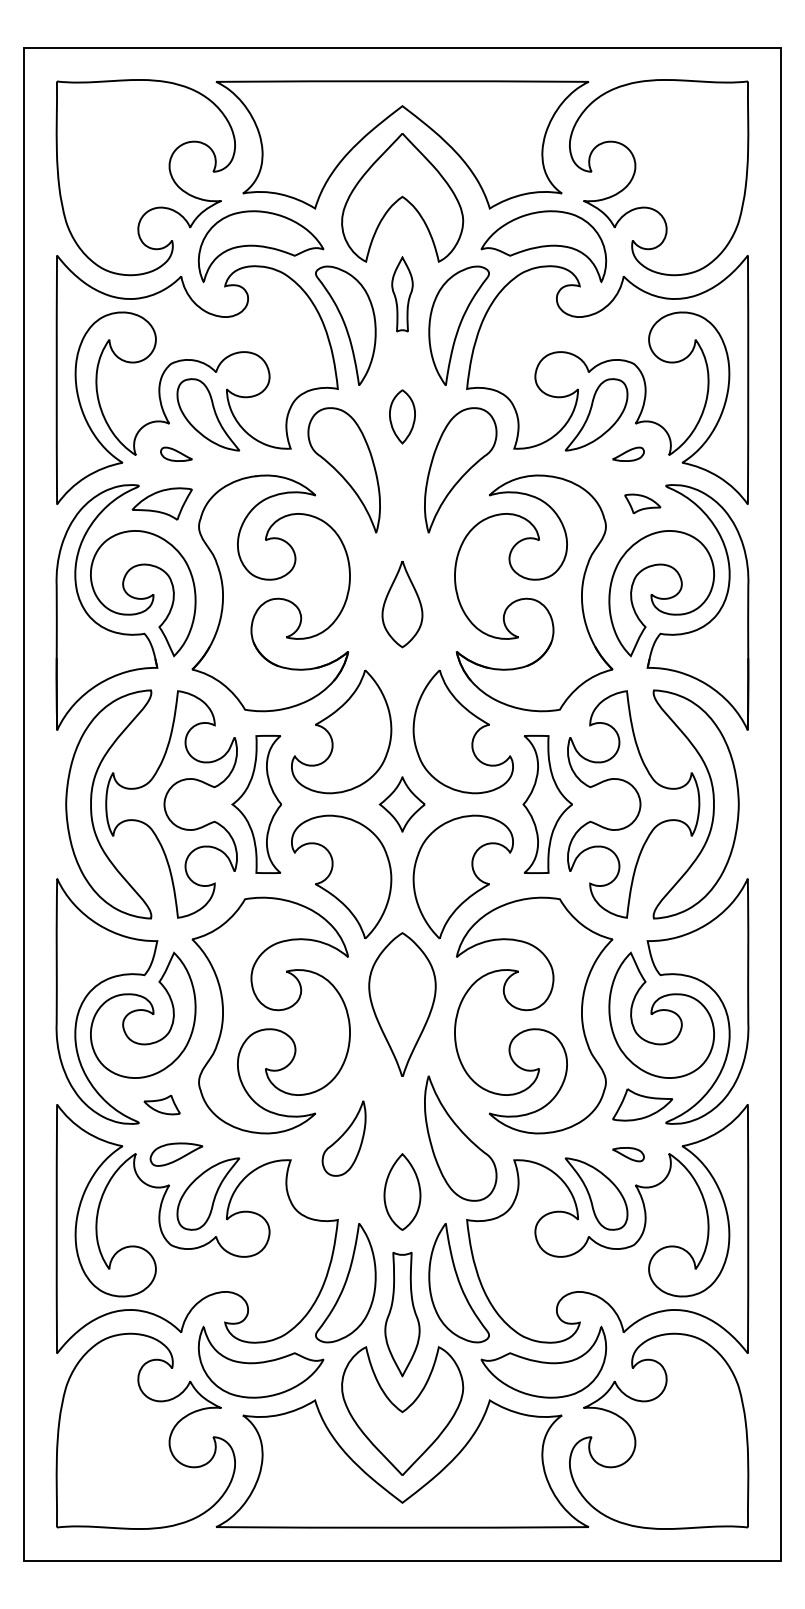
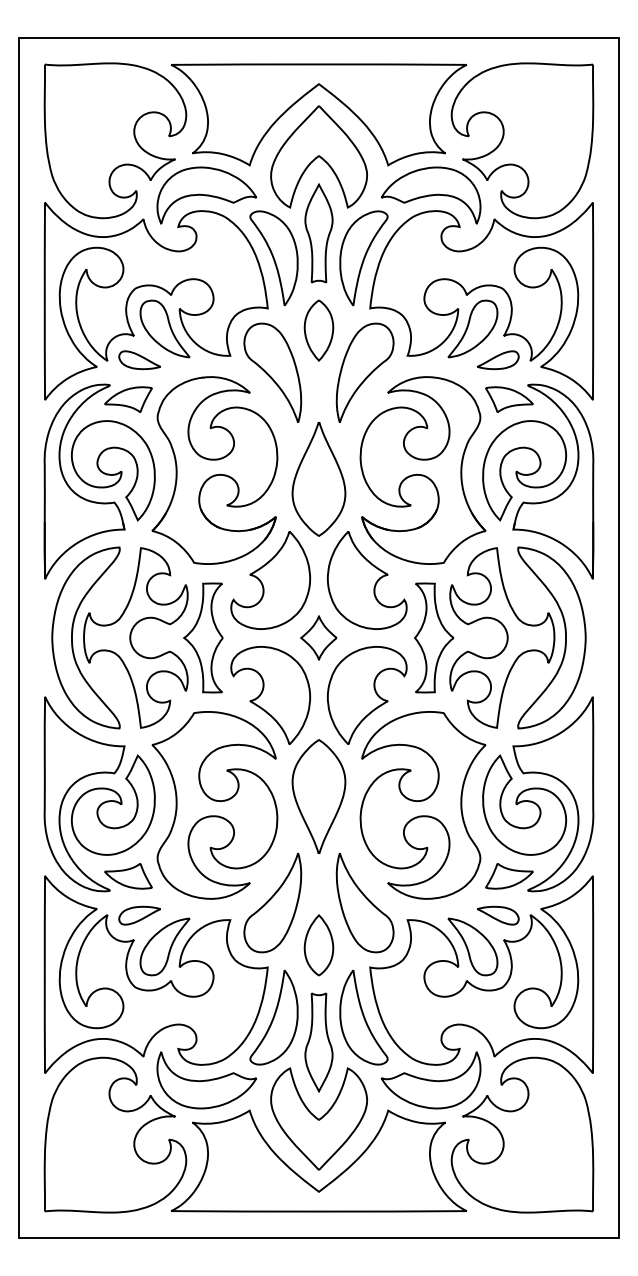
part: (402, 294) -> (319, 233), size x1.67
part: (402, 416) -> (319, 330), size x1.43
part: (176, 454) -> (139, 360), size x1.67
part: (628, 454) -> (498, 360), size x1.67
part: (642, 503) -> (509, 399), size x1.67
part: (402, 604) -> (319, 479), size x1.67
part: (161, 1104) -> (127, 875), size x1.67
part: (343, 1138) -> (272, 902), size x1.67
part: (628, 1154) -> (498, 915), size x1.67

